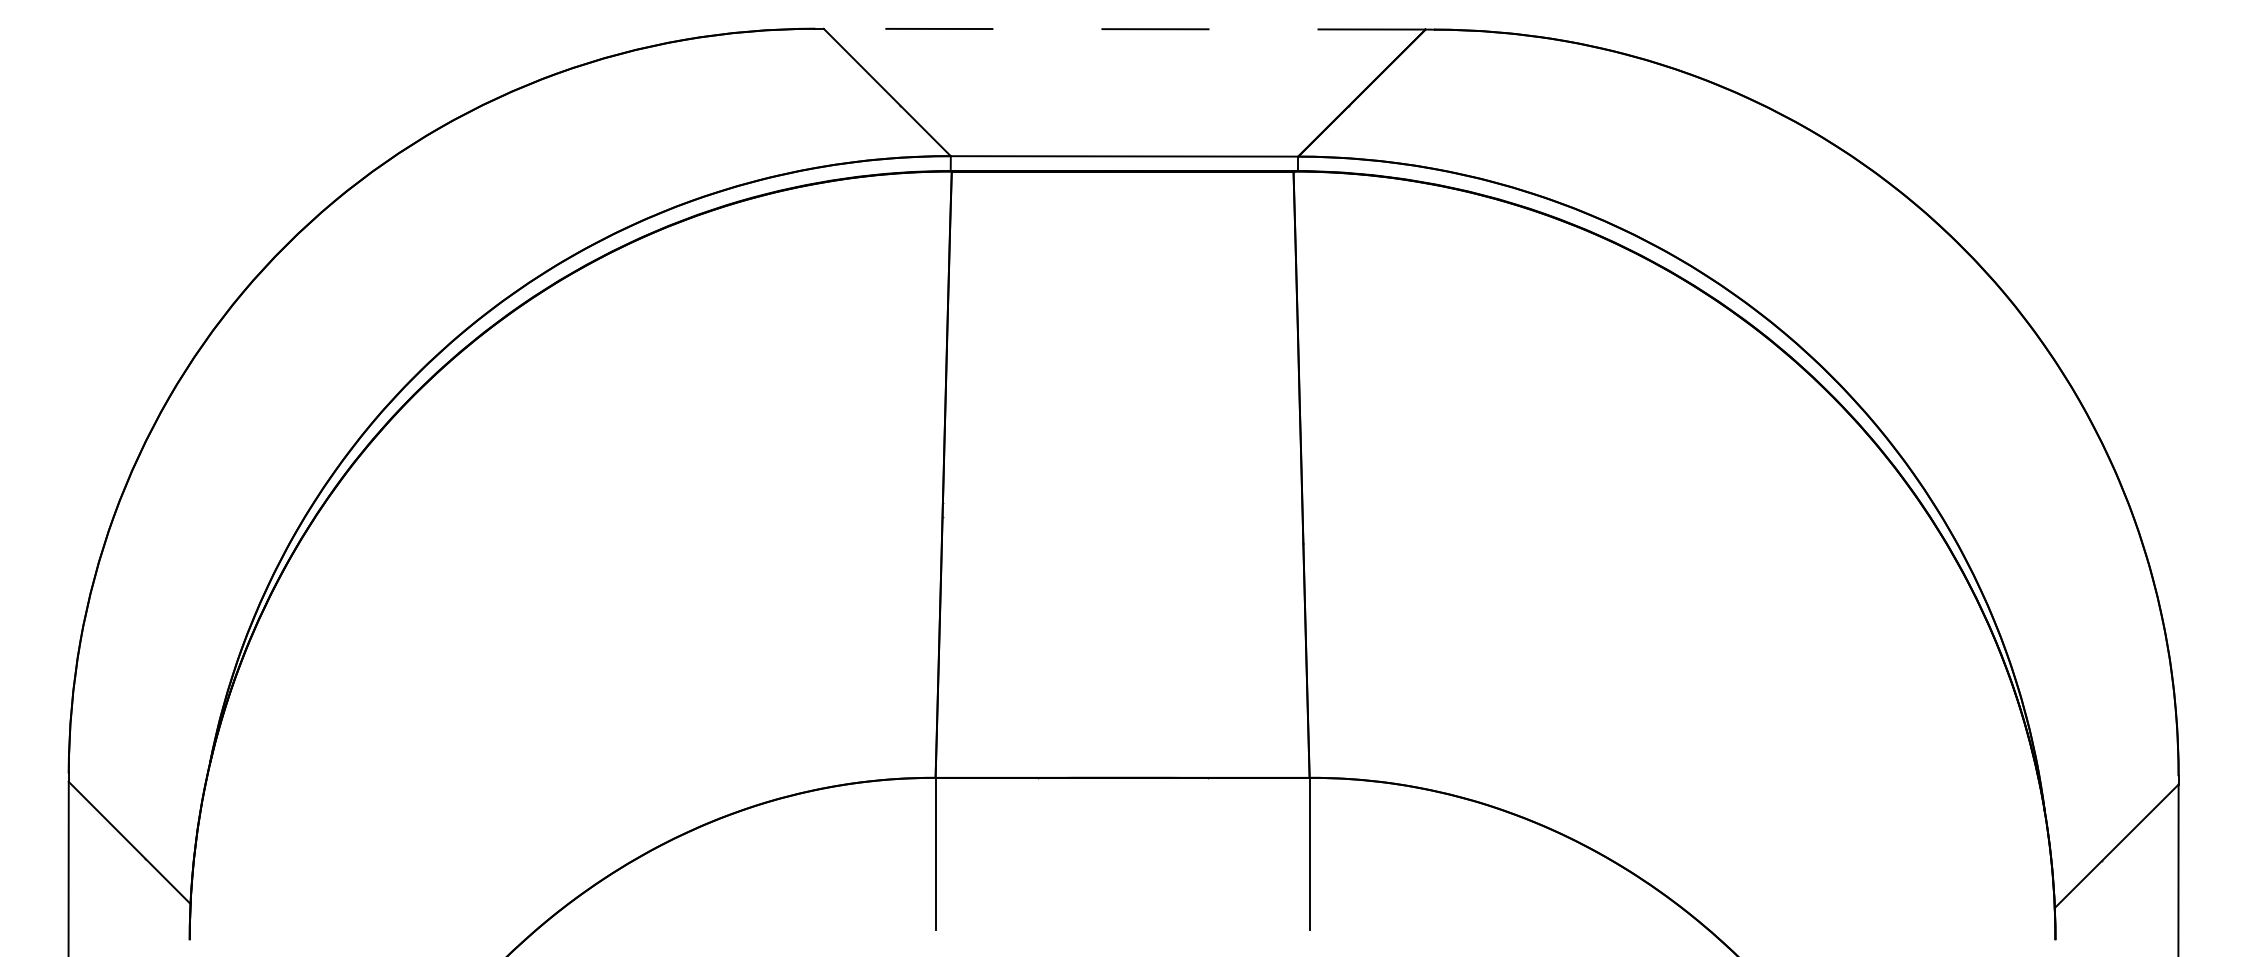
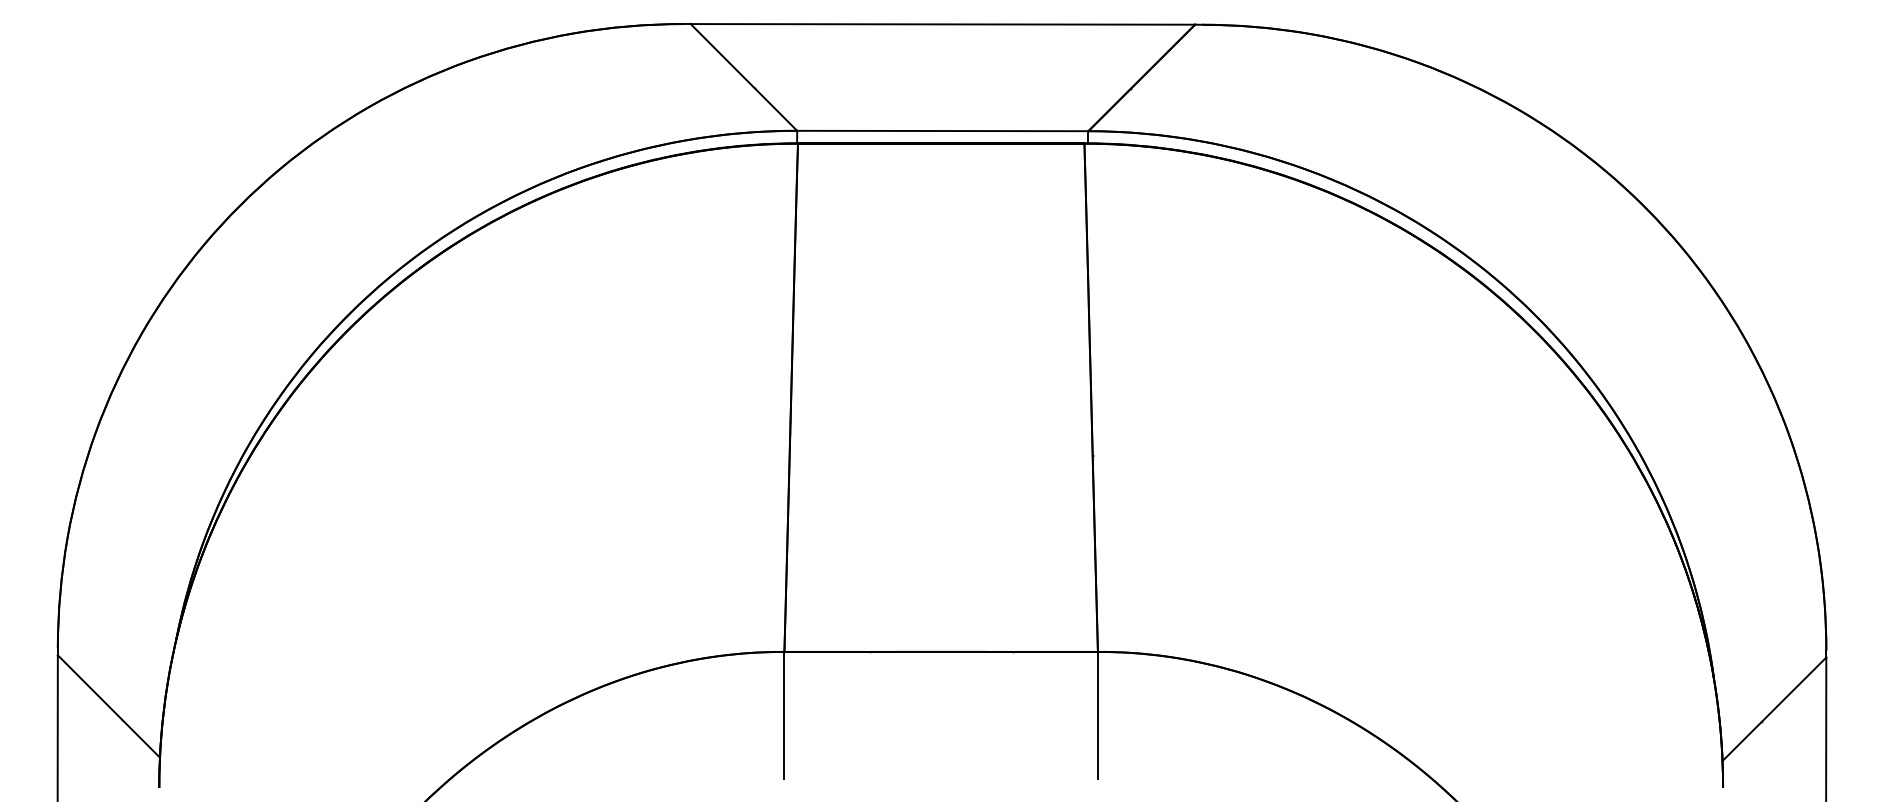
line: (1124, 29) -> (942, 24), dashed -> solid

